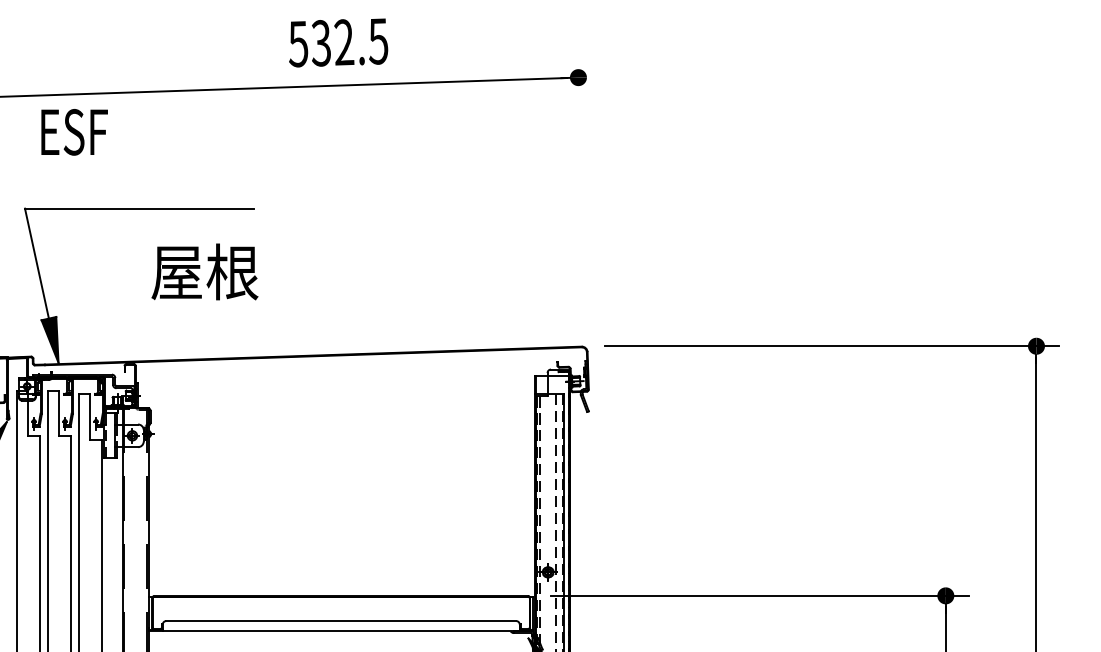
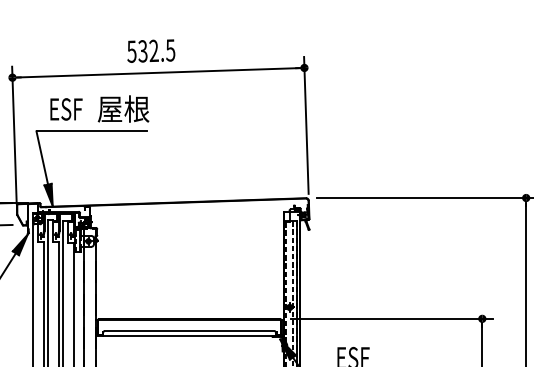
text: (338, 41) -> (151, 50), moved
text: (74, 132) -> (66, 109), moved
line: (582, 196) -> (306, 125), added
text: (204, 270) -> (123, 108), moved

